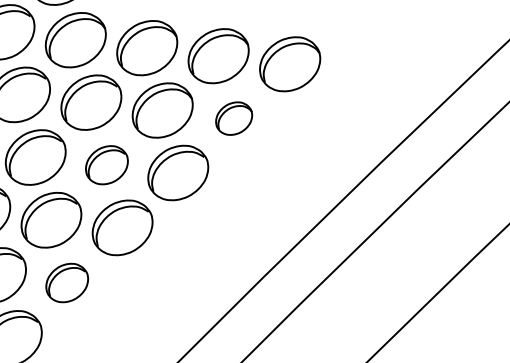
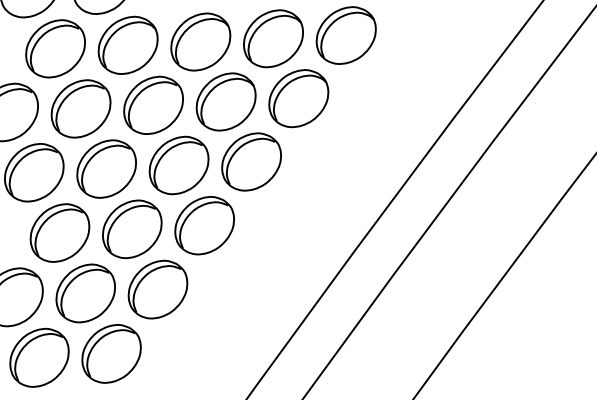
part: (233, 118) -> (298, 98), size x1.67
part: (106, 165) -> (178, 165), size x1.43
part: (66, 282) -> (157, 289), size x1.43

